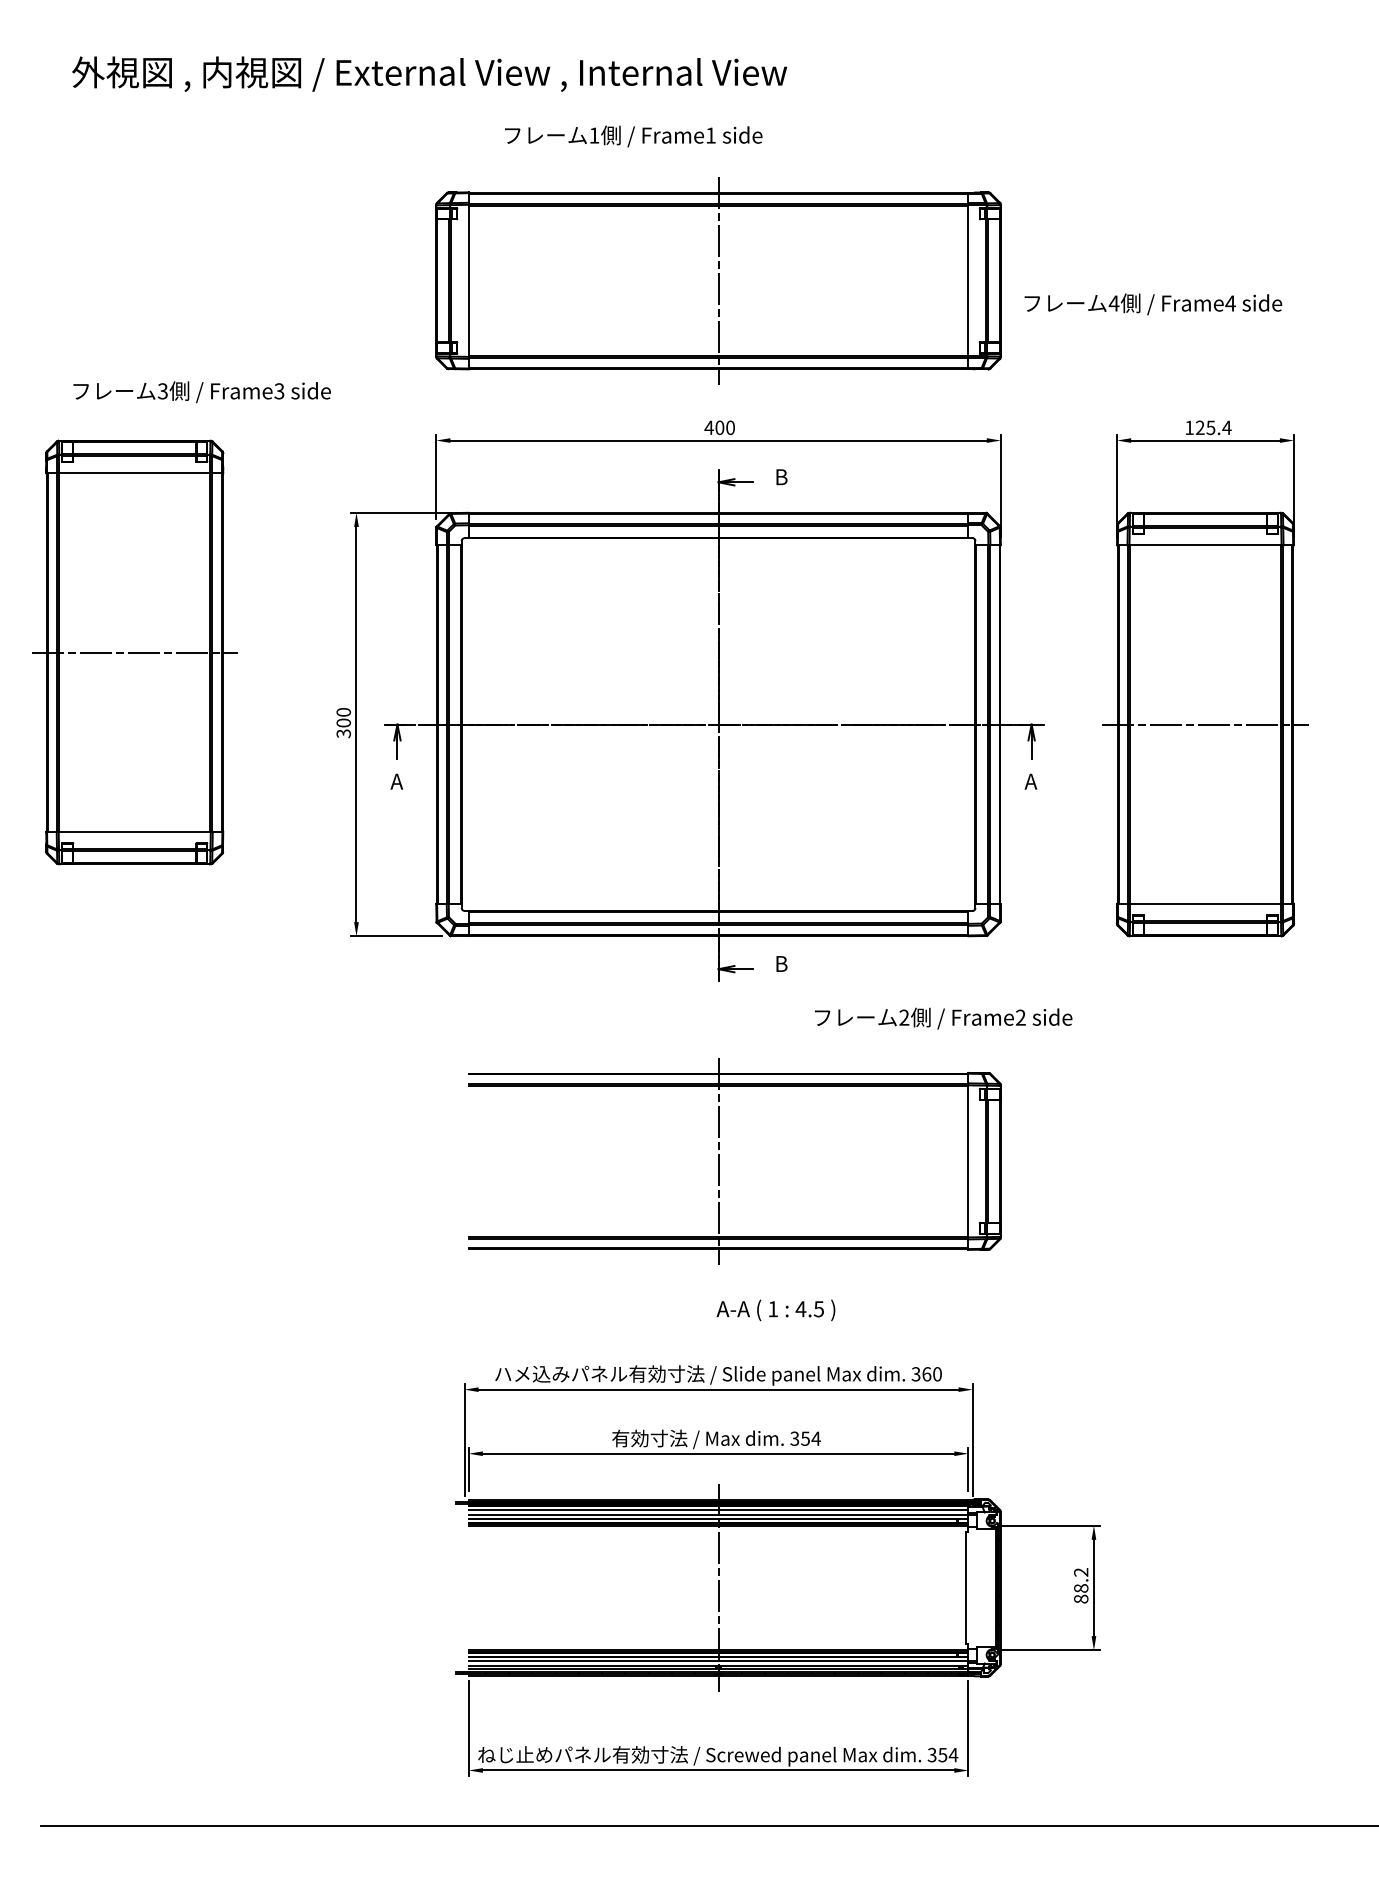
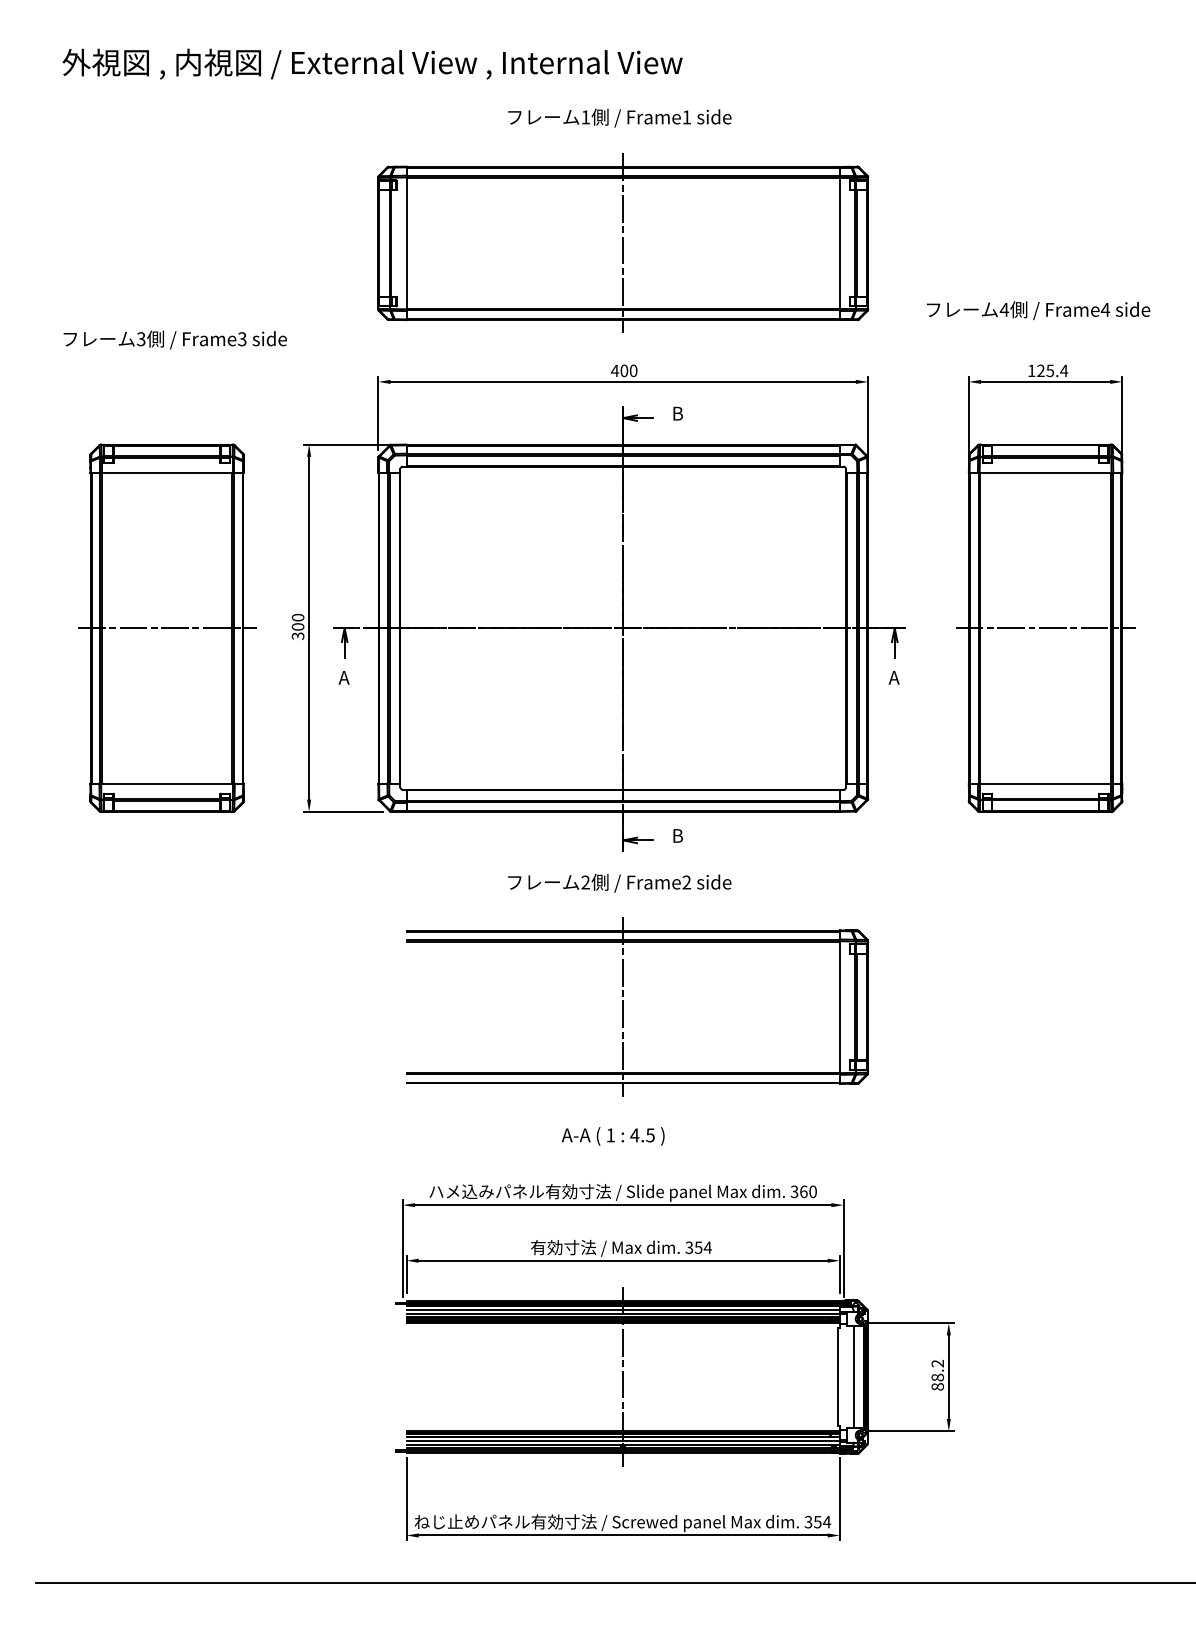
text: (633, 136) -> (619, 118), moved
text: (1153, 304) -> (1038, 310), moved
part: (134, 652) -> (166, 628), moved
text: (943, 1018) -> (619, 883), moved
text: (775, 1310) -> (612, 1136), moved
line: (985, 1587) -> (854, 1376), added

